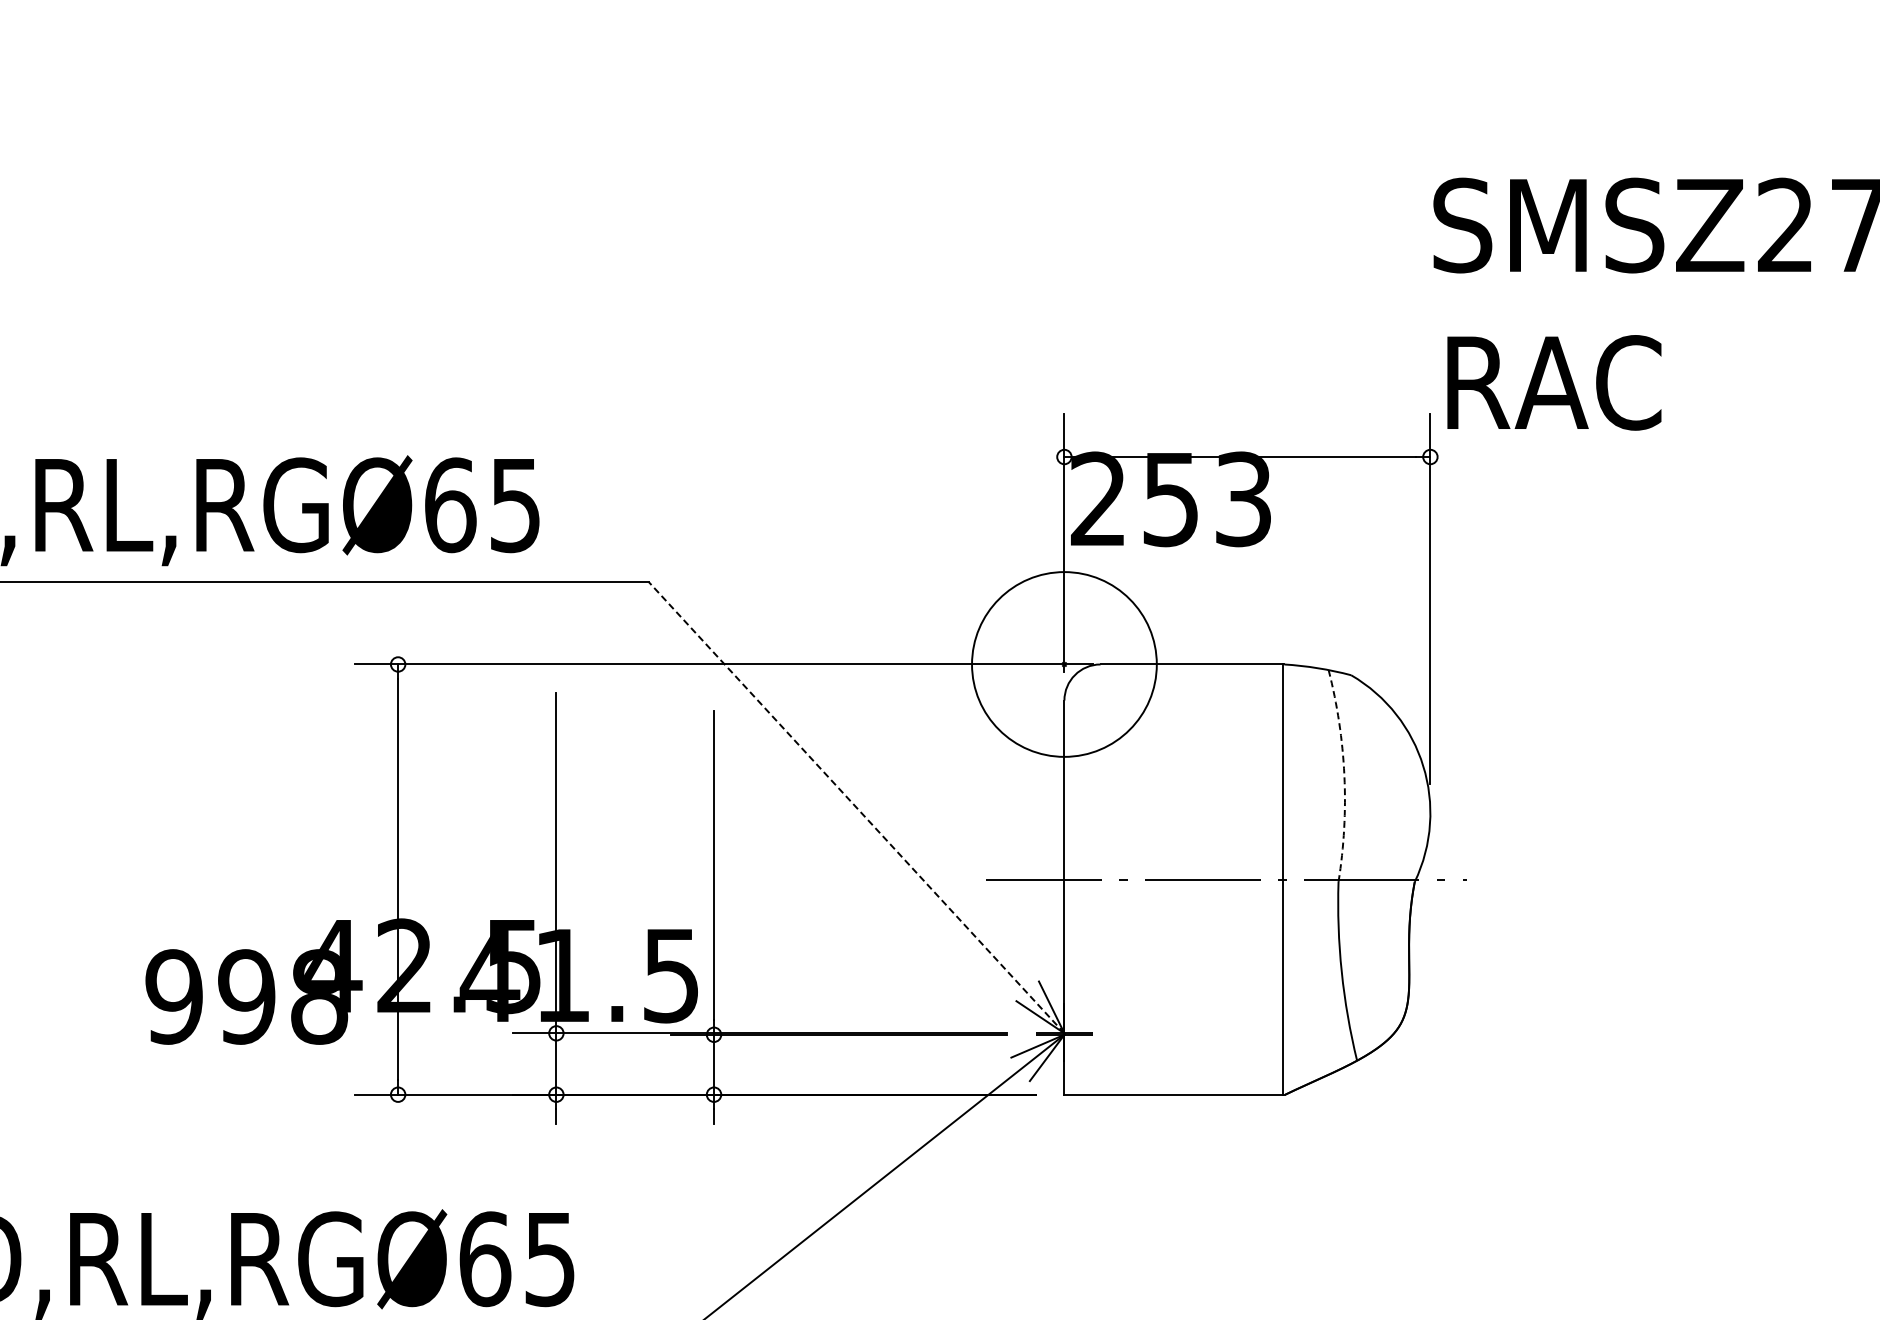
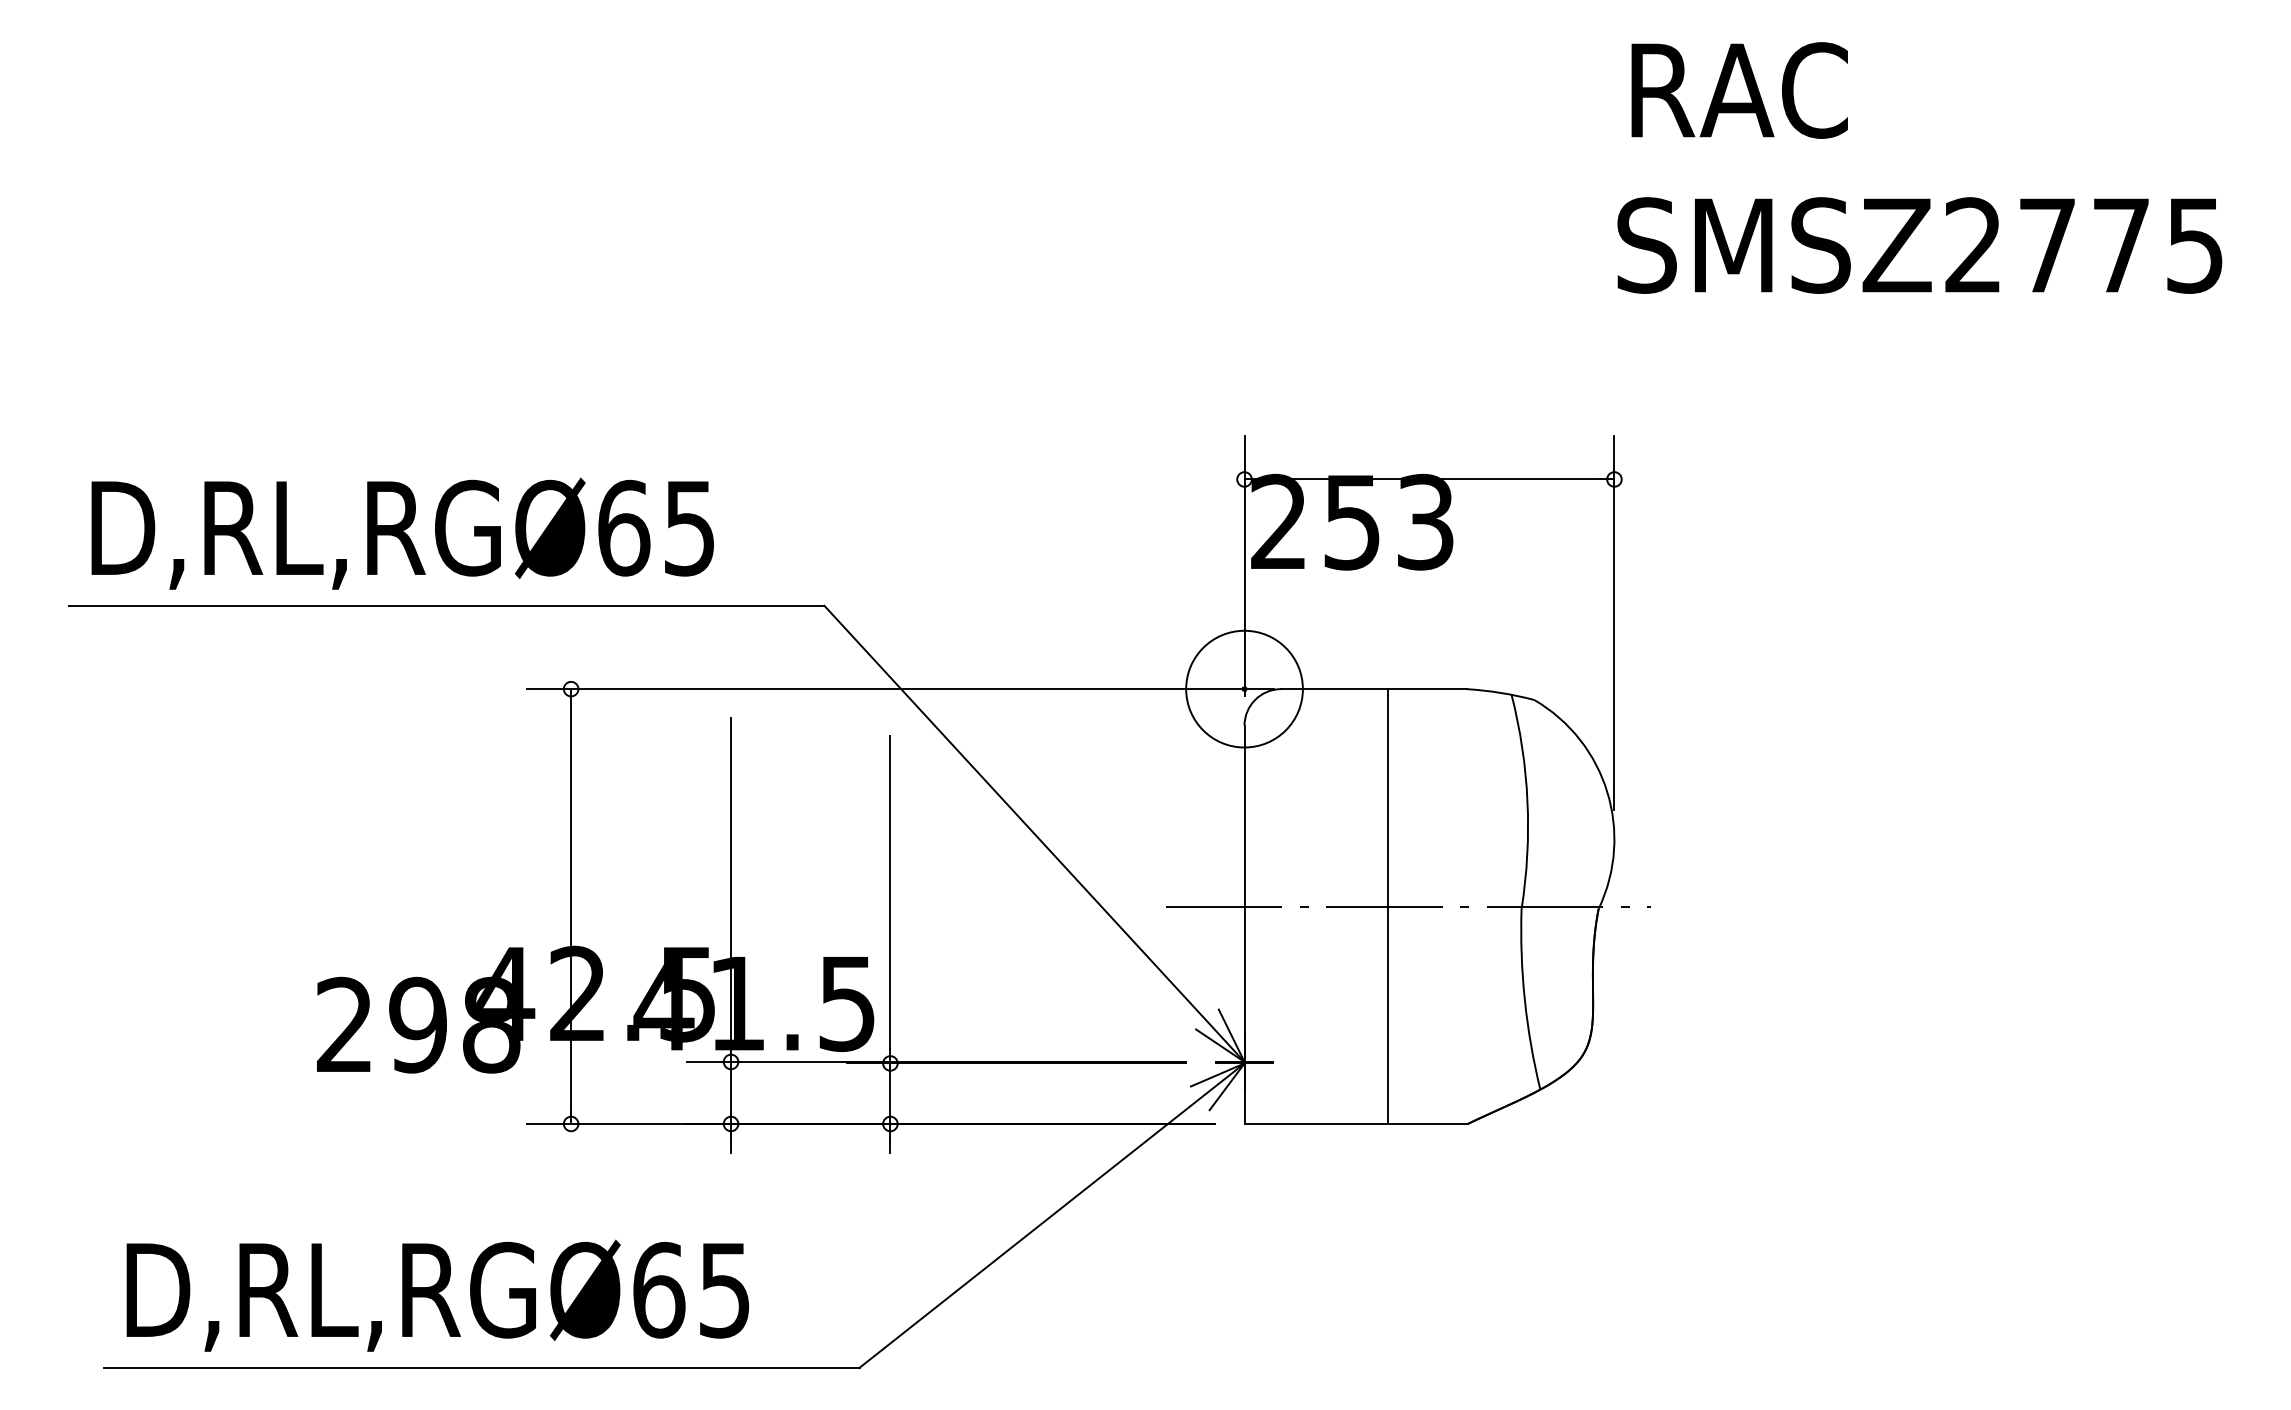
text: (1554, 382) -> (1739, 90), moved
circle: (1064, 663) -> (1244, 688), size x0.62
arc: (1344, 775) -> (1527, 801), dashed -> solid
line: (856, 807) -> (1034, 833), dashed -> solid
line: (1283, 879) -> (1387, 906), moved
text: (173, 996) -> (344, 1024), 998 -> 298

